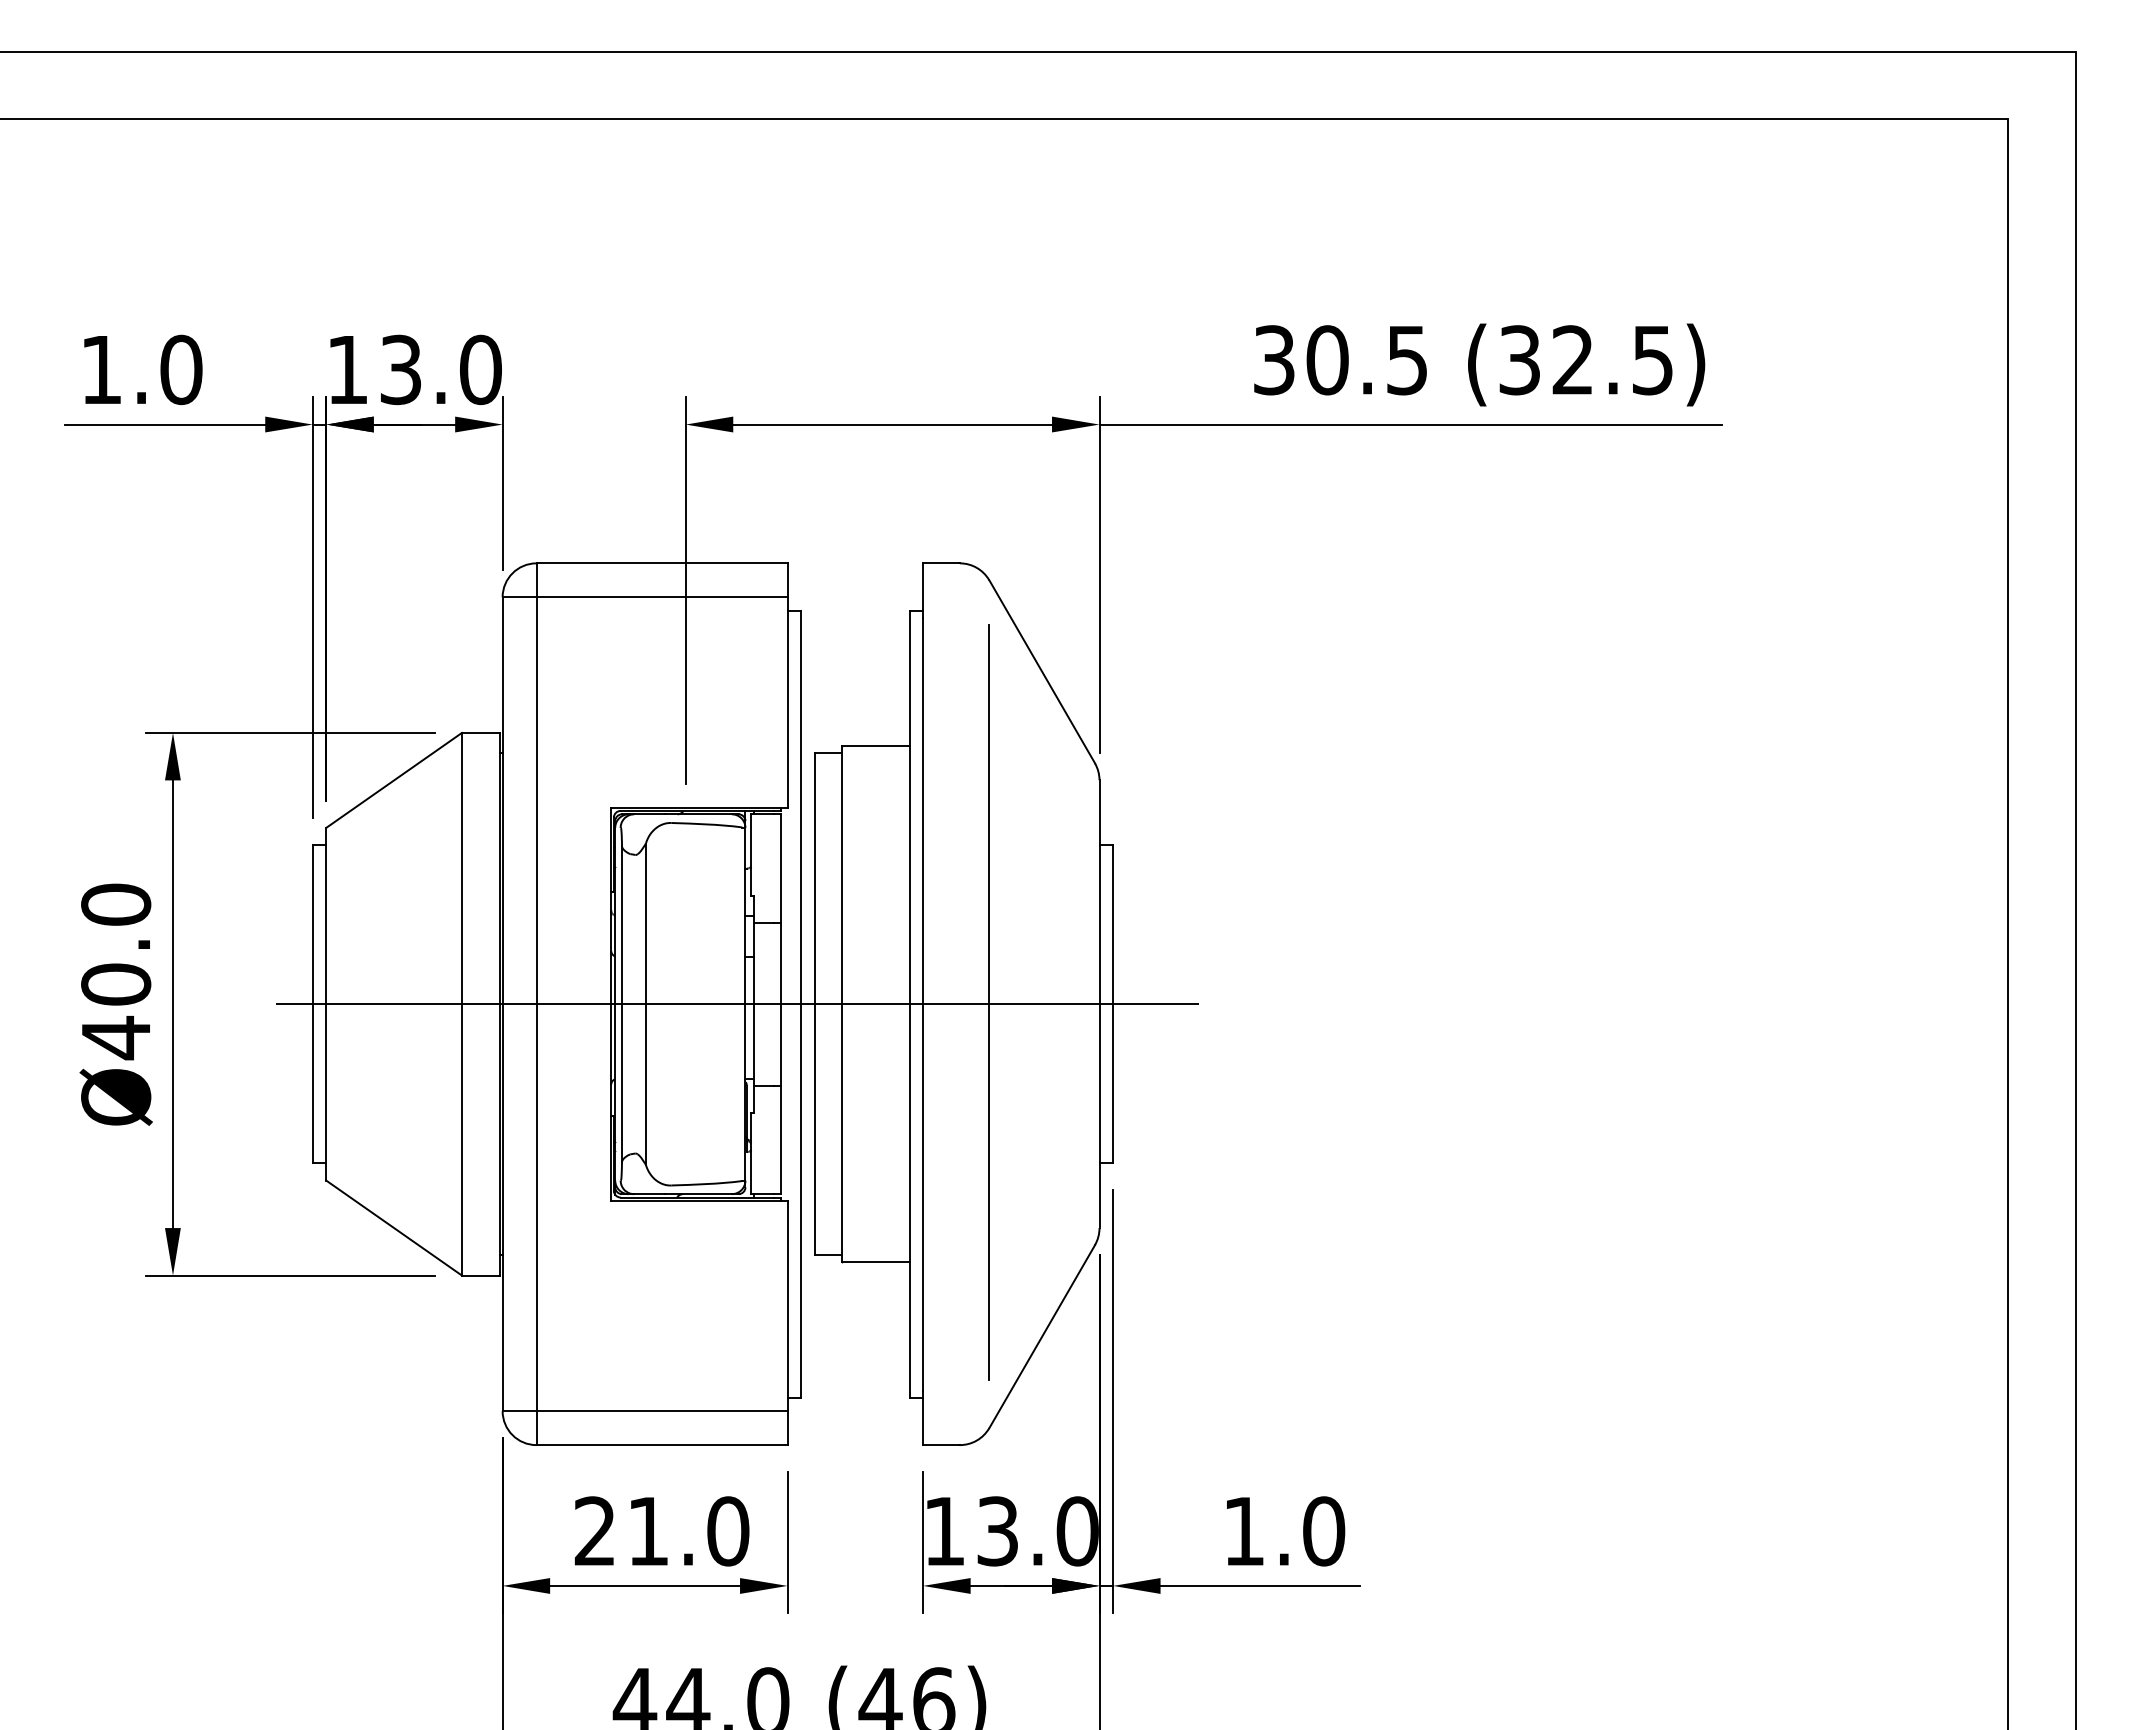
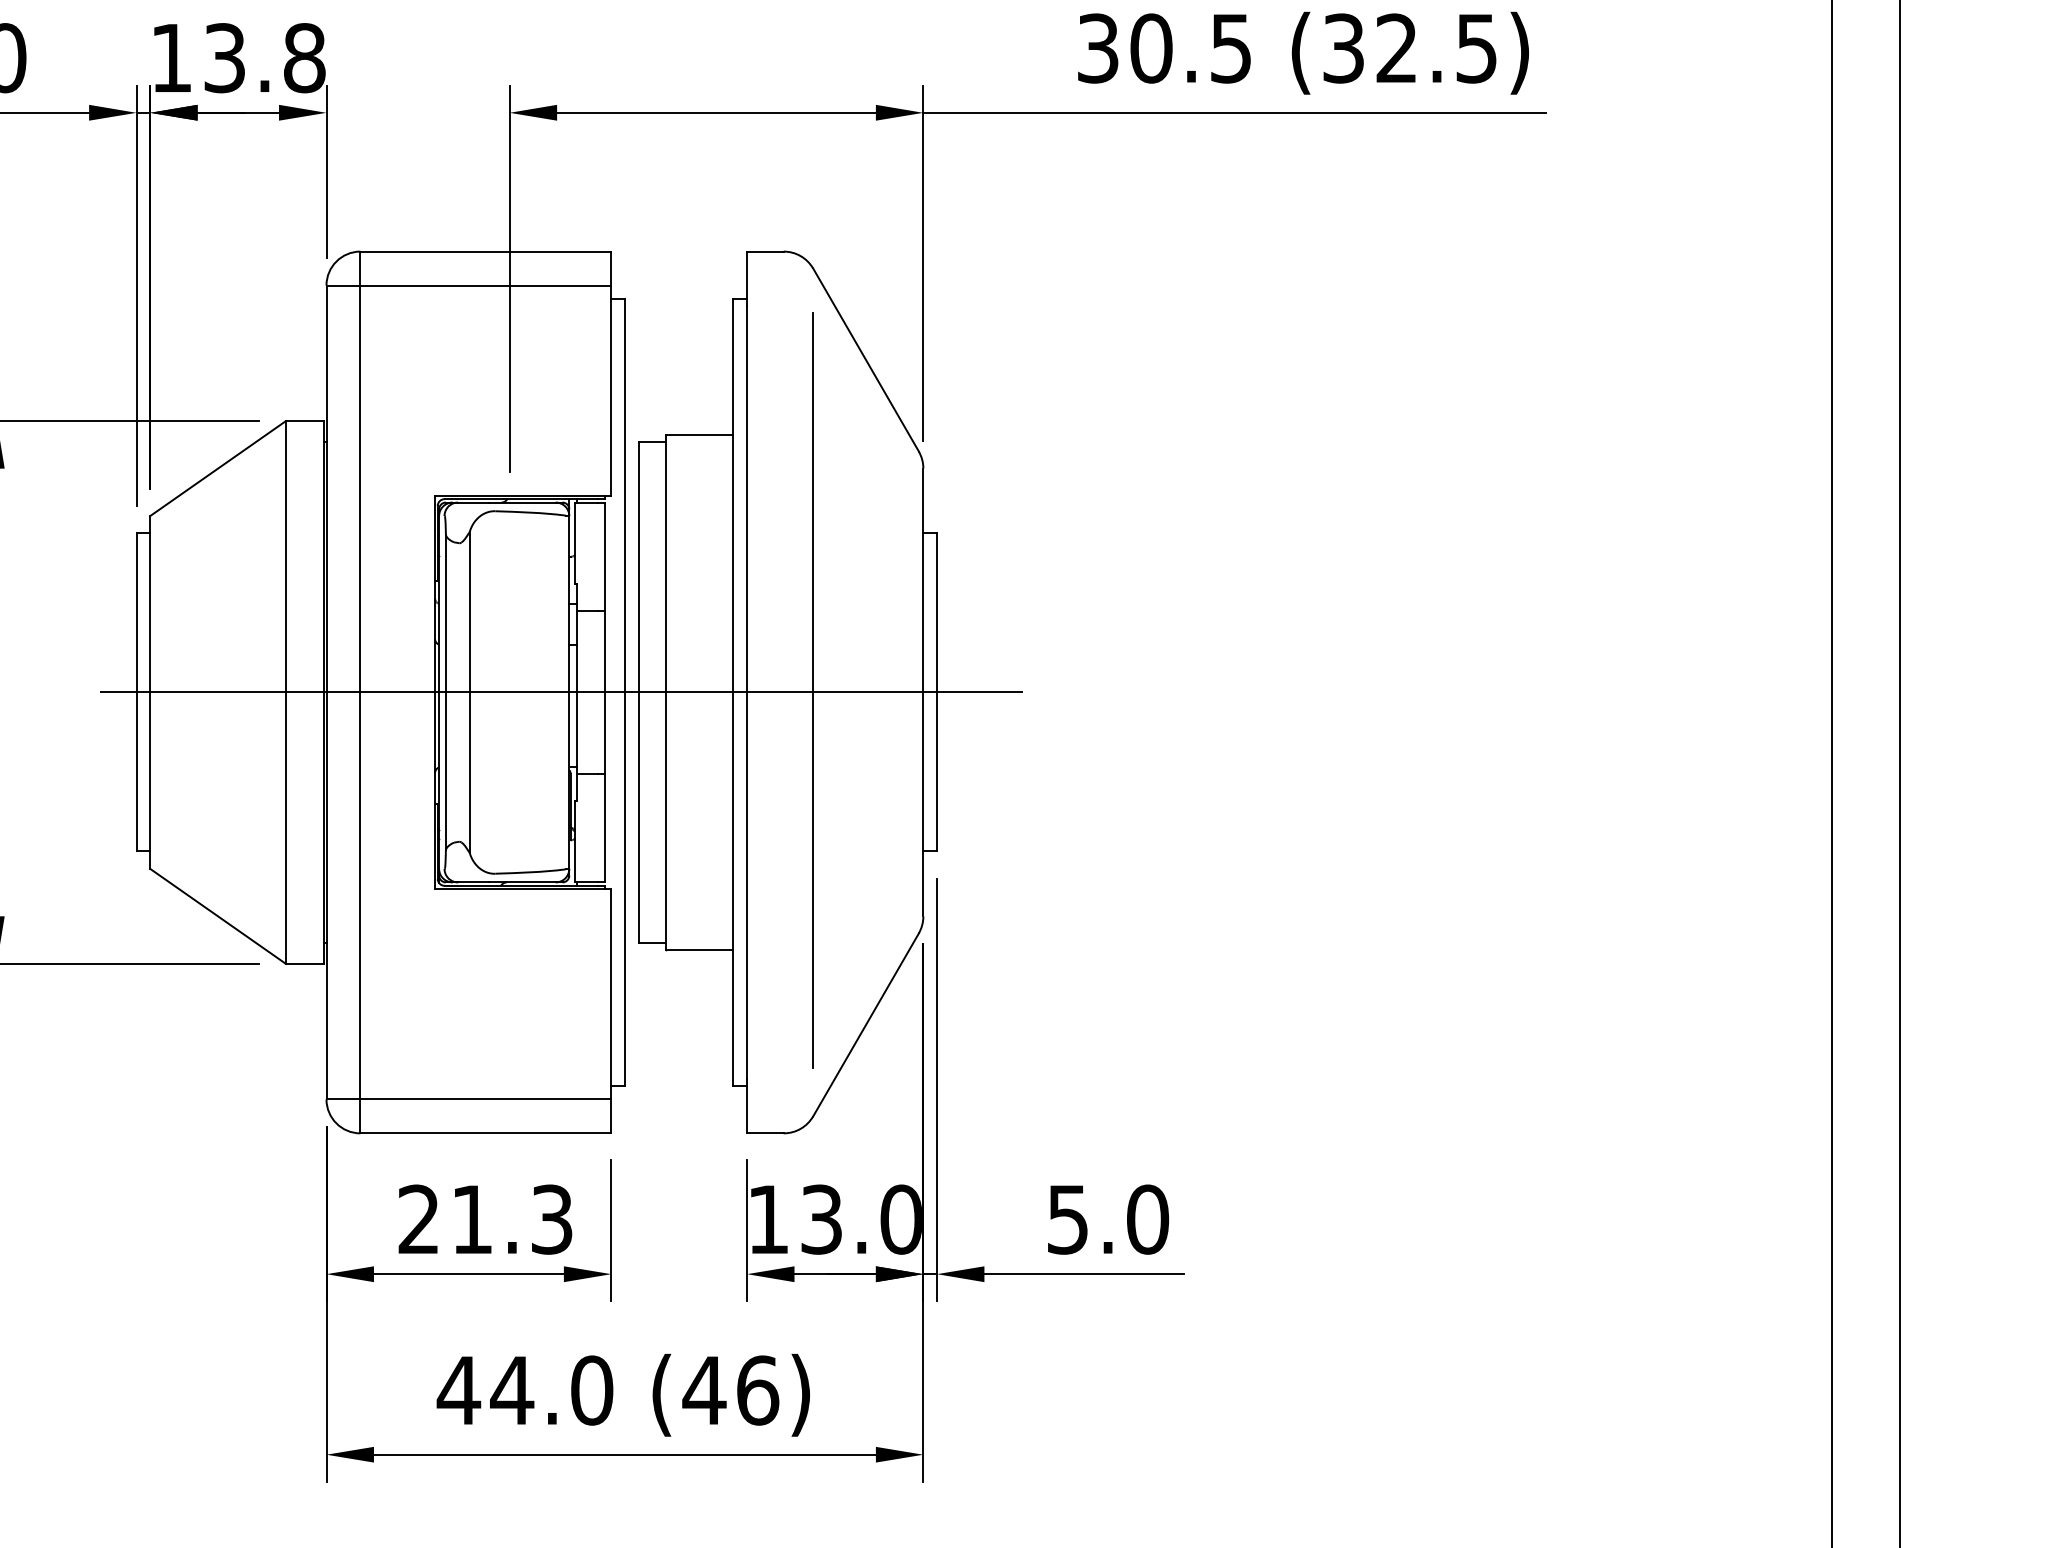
text: (480, 369) -> (304, 57), 13.0 -> 13.8
text: (728, 1531) -> (552, 1219), 21.0 -> 21.3
text: (1243, 1531) -> (1067, 1219), 1.0 -> 5.0

